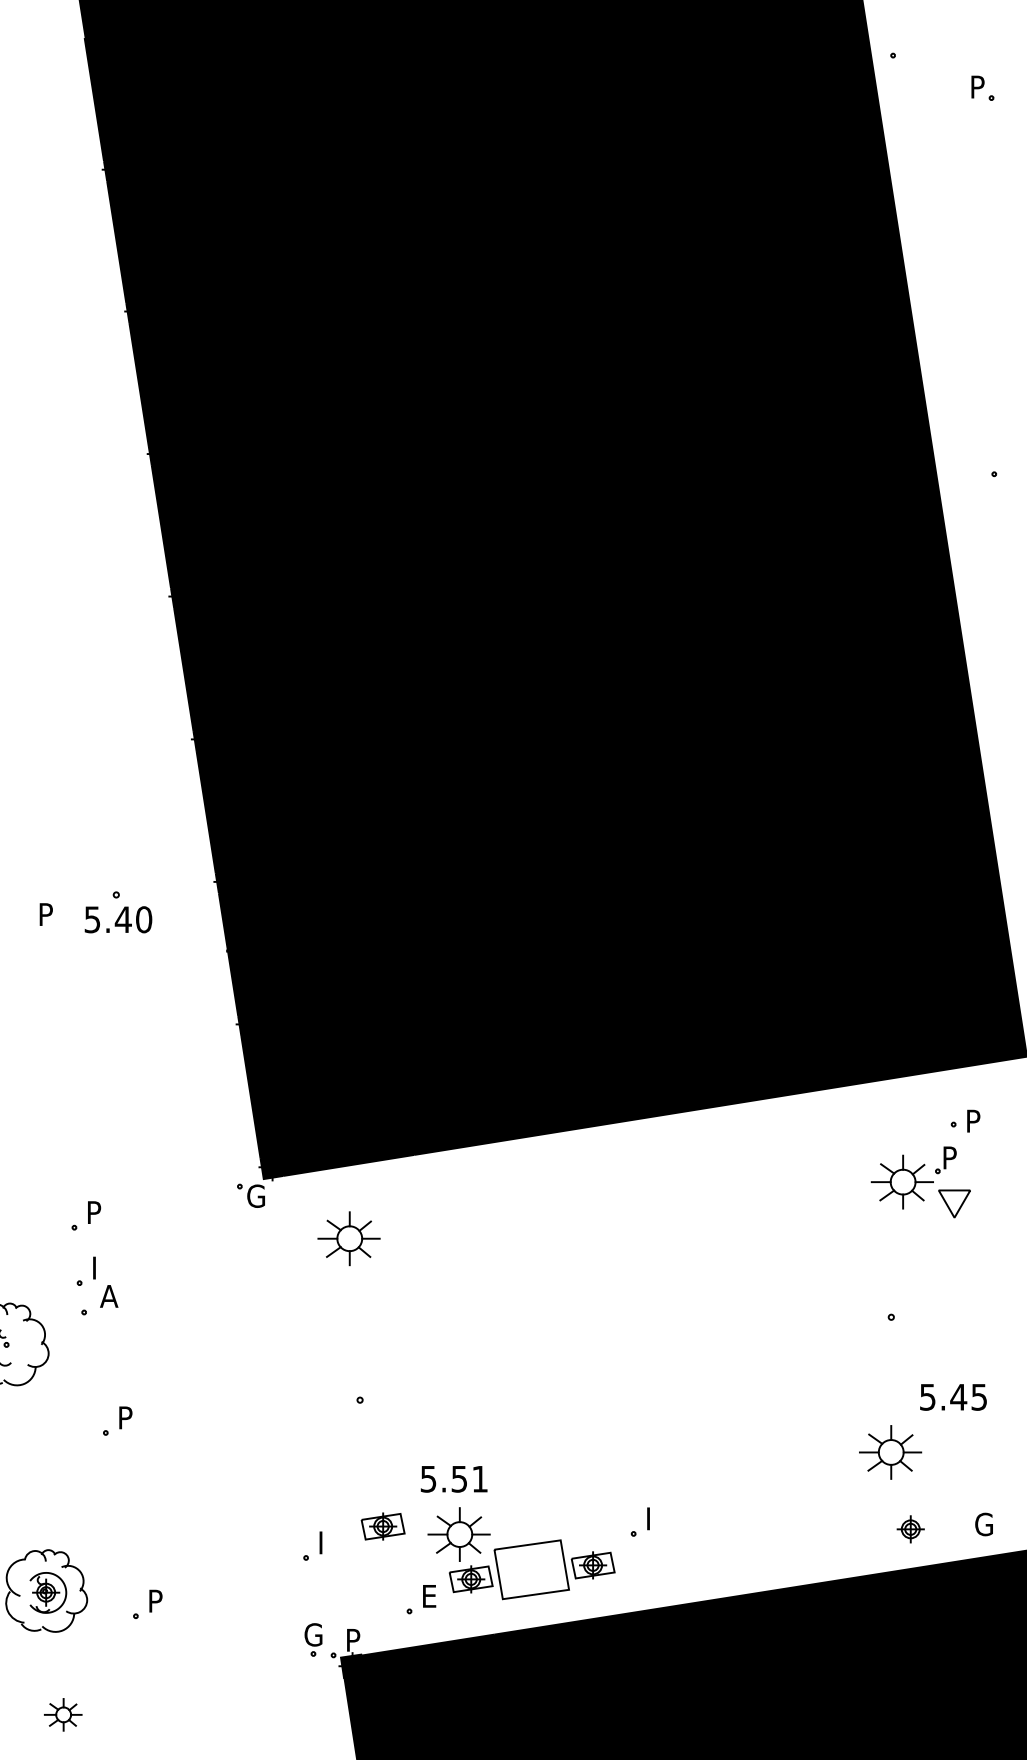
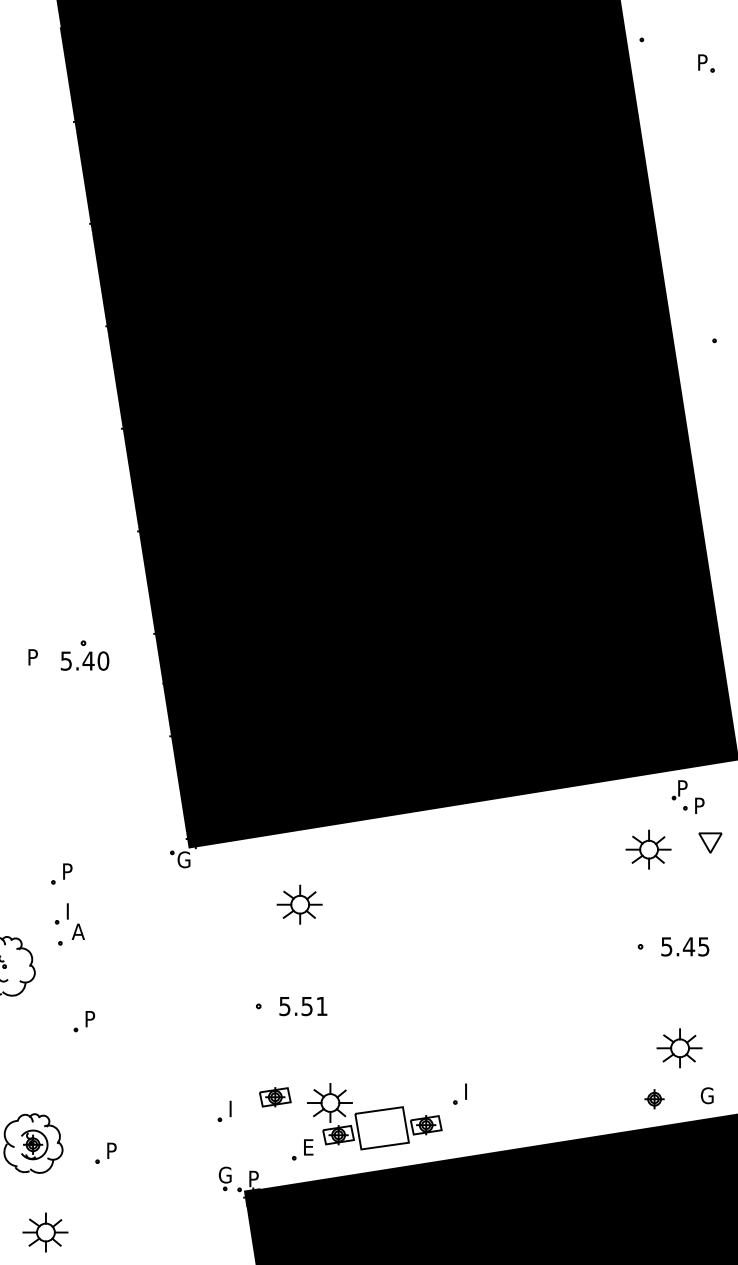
part: (945, 1160) -> (679, 790), moved
part: (954, 1203) -> (710, 842), moved
part: (348, 1238) -> (299, 904), moved
text: (953, 1397) -> (685, 946), moved
part: (890, 1452) -> (679, 1048), moved
text: (453, 1479) -> (302, 1006), moved
part: (62, 1714) -> (44, 1232), size x1.67

